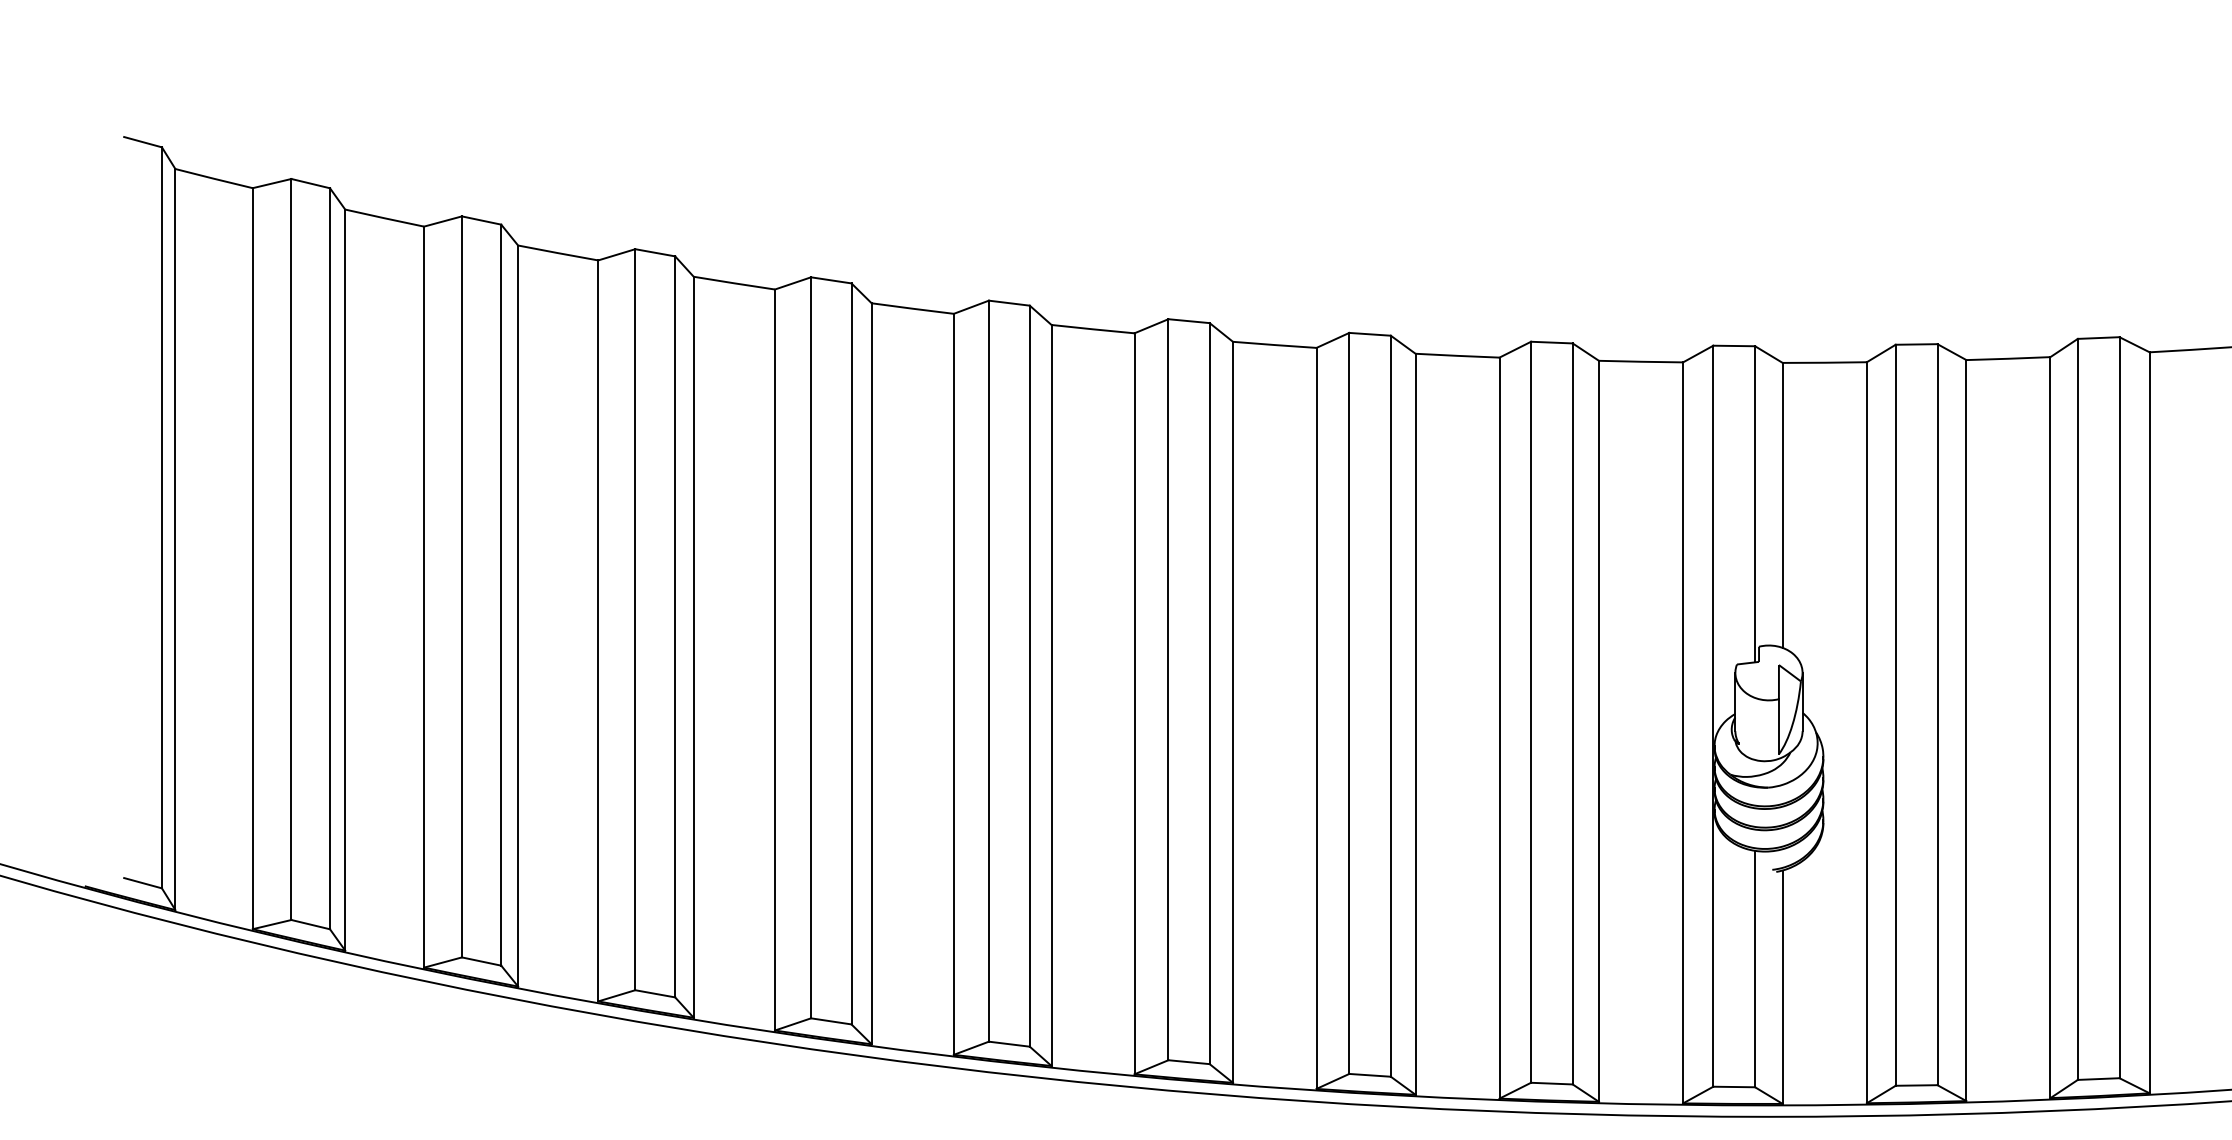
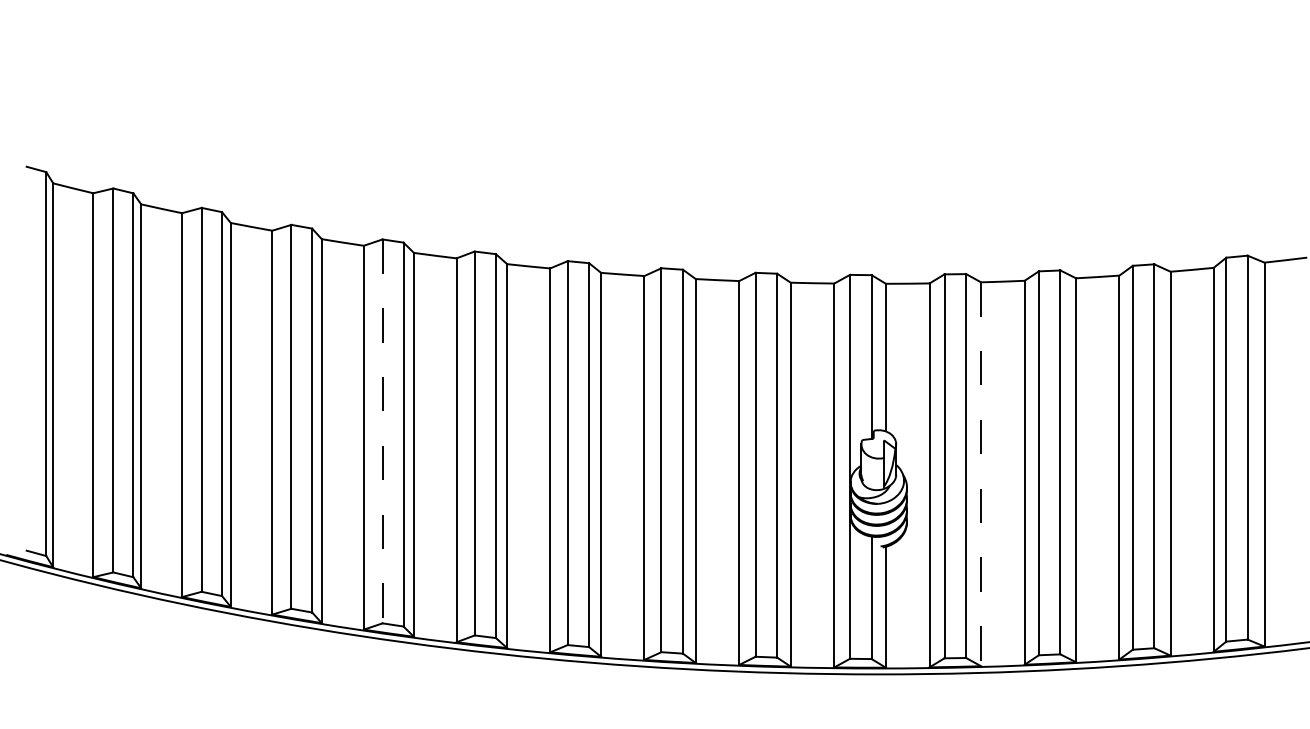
line: (810, 647) -> (382, 431), solid -> dashed
line: (1967, 730) -> (981, 474), solid -> dashed

